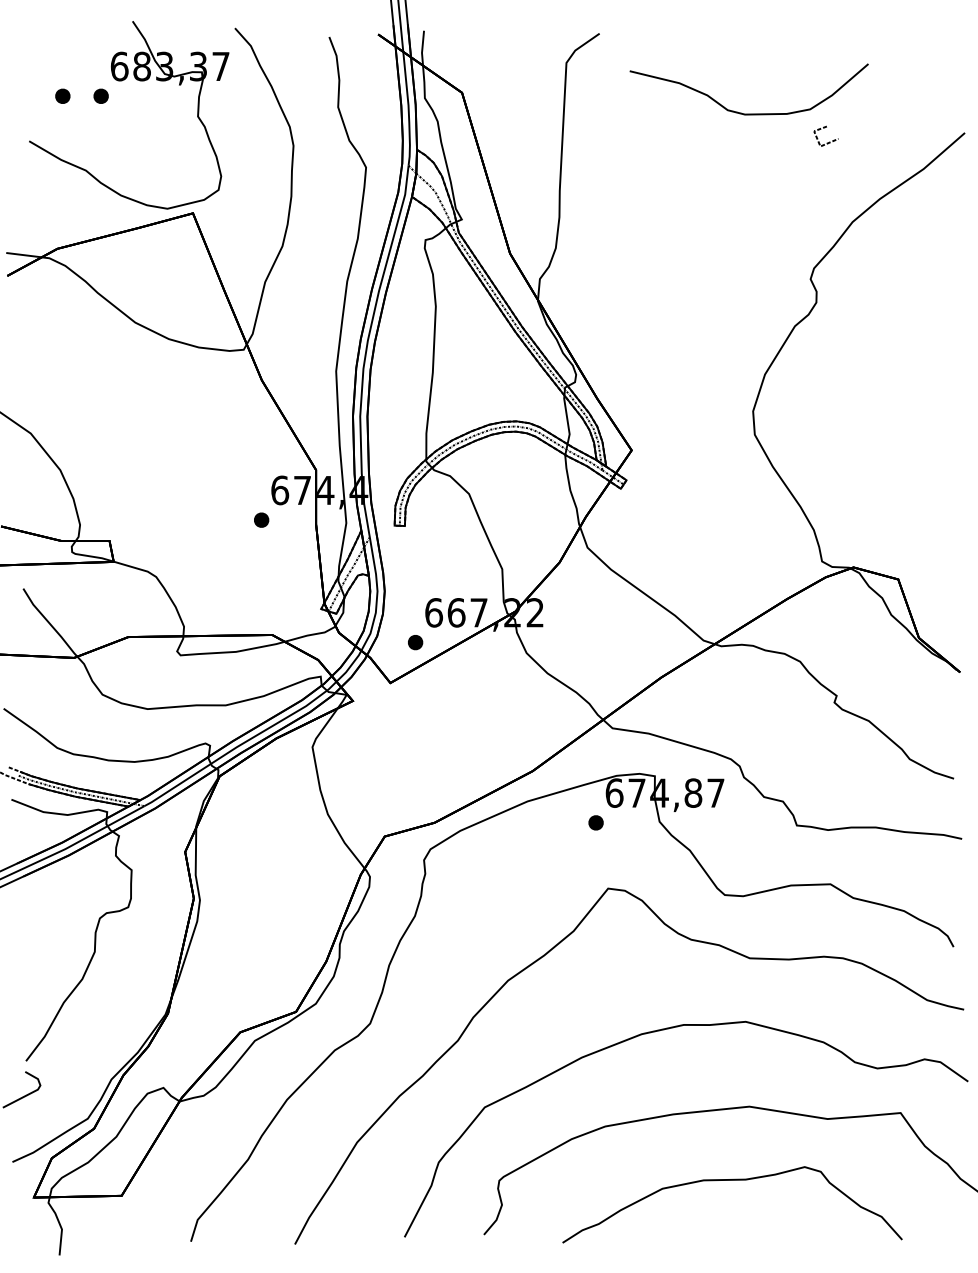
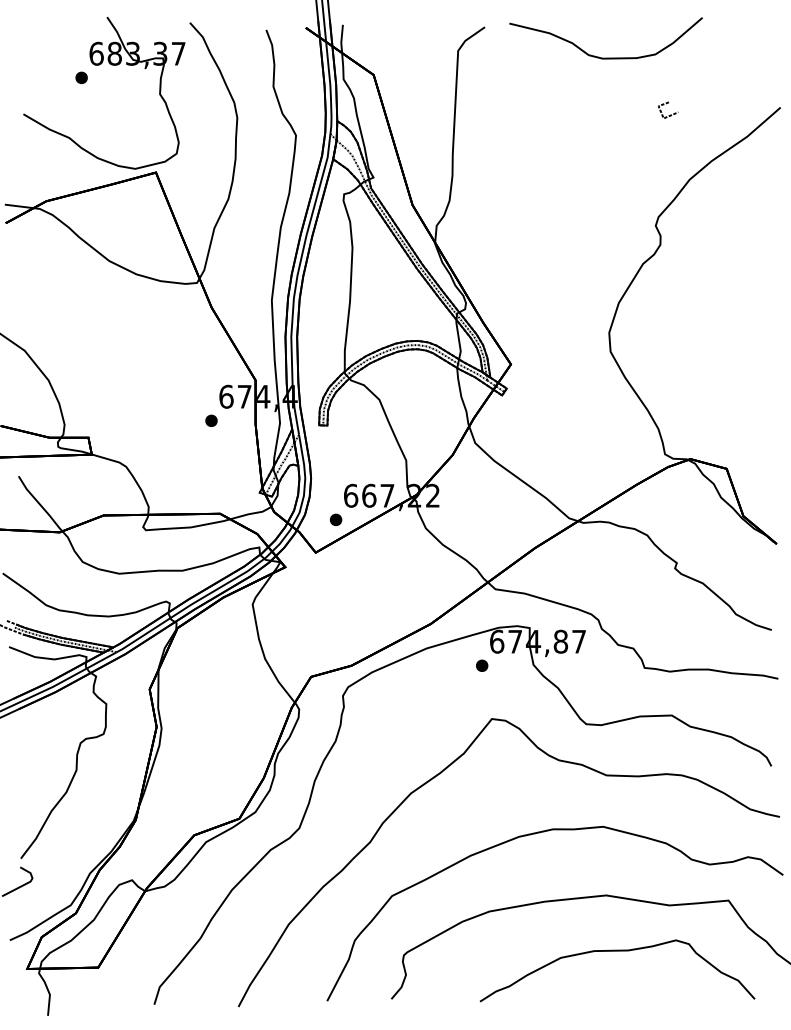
part: (62, 95) -> (50, 77), removed
curve: (741, 111) -> (599, 56), moved
curve: (732, 1180) -> (617, 951), moved

